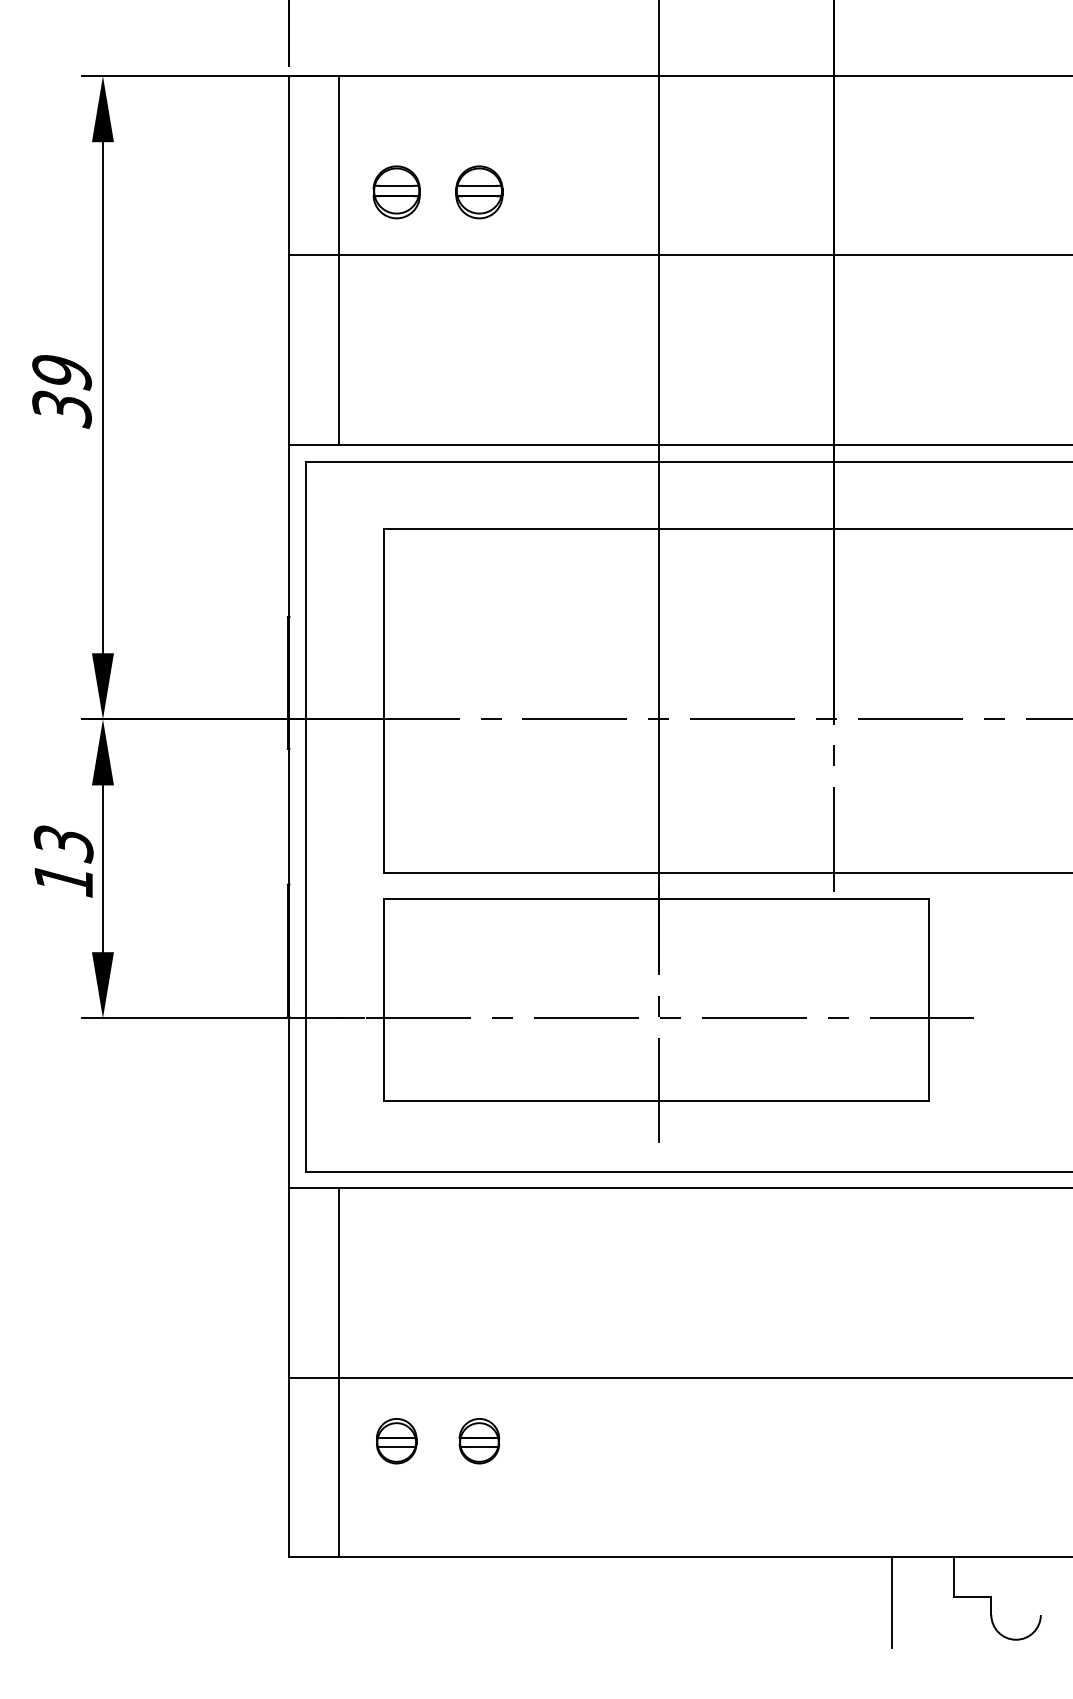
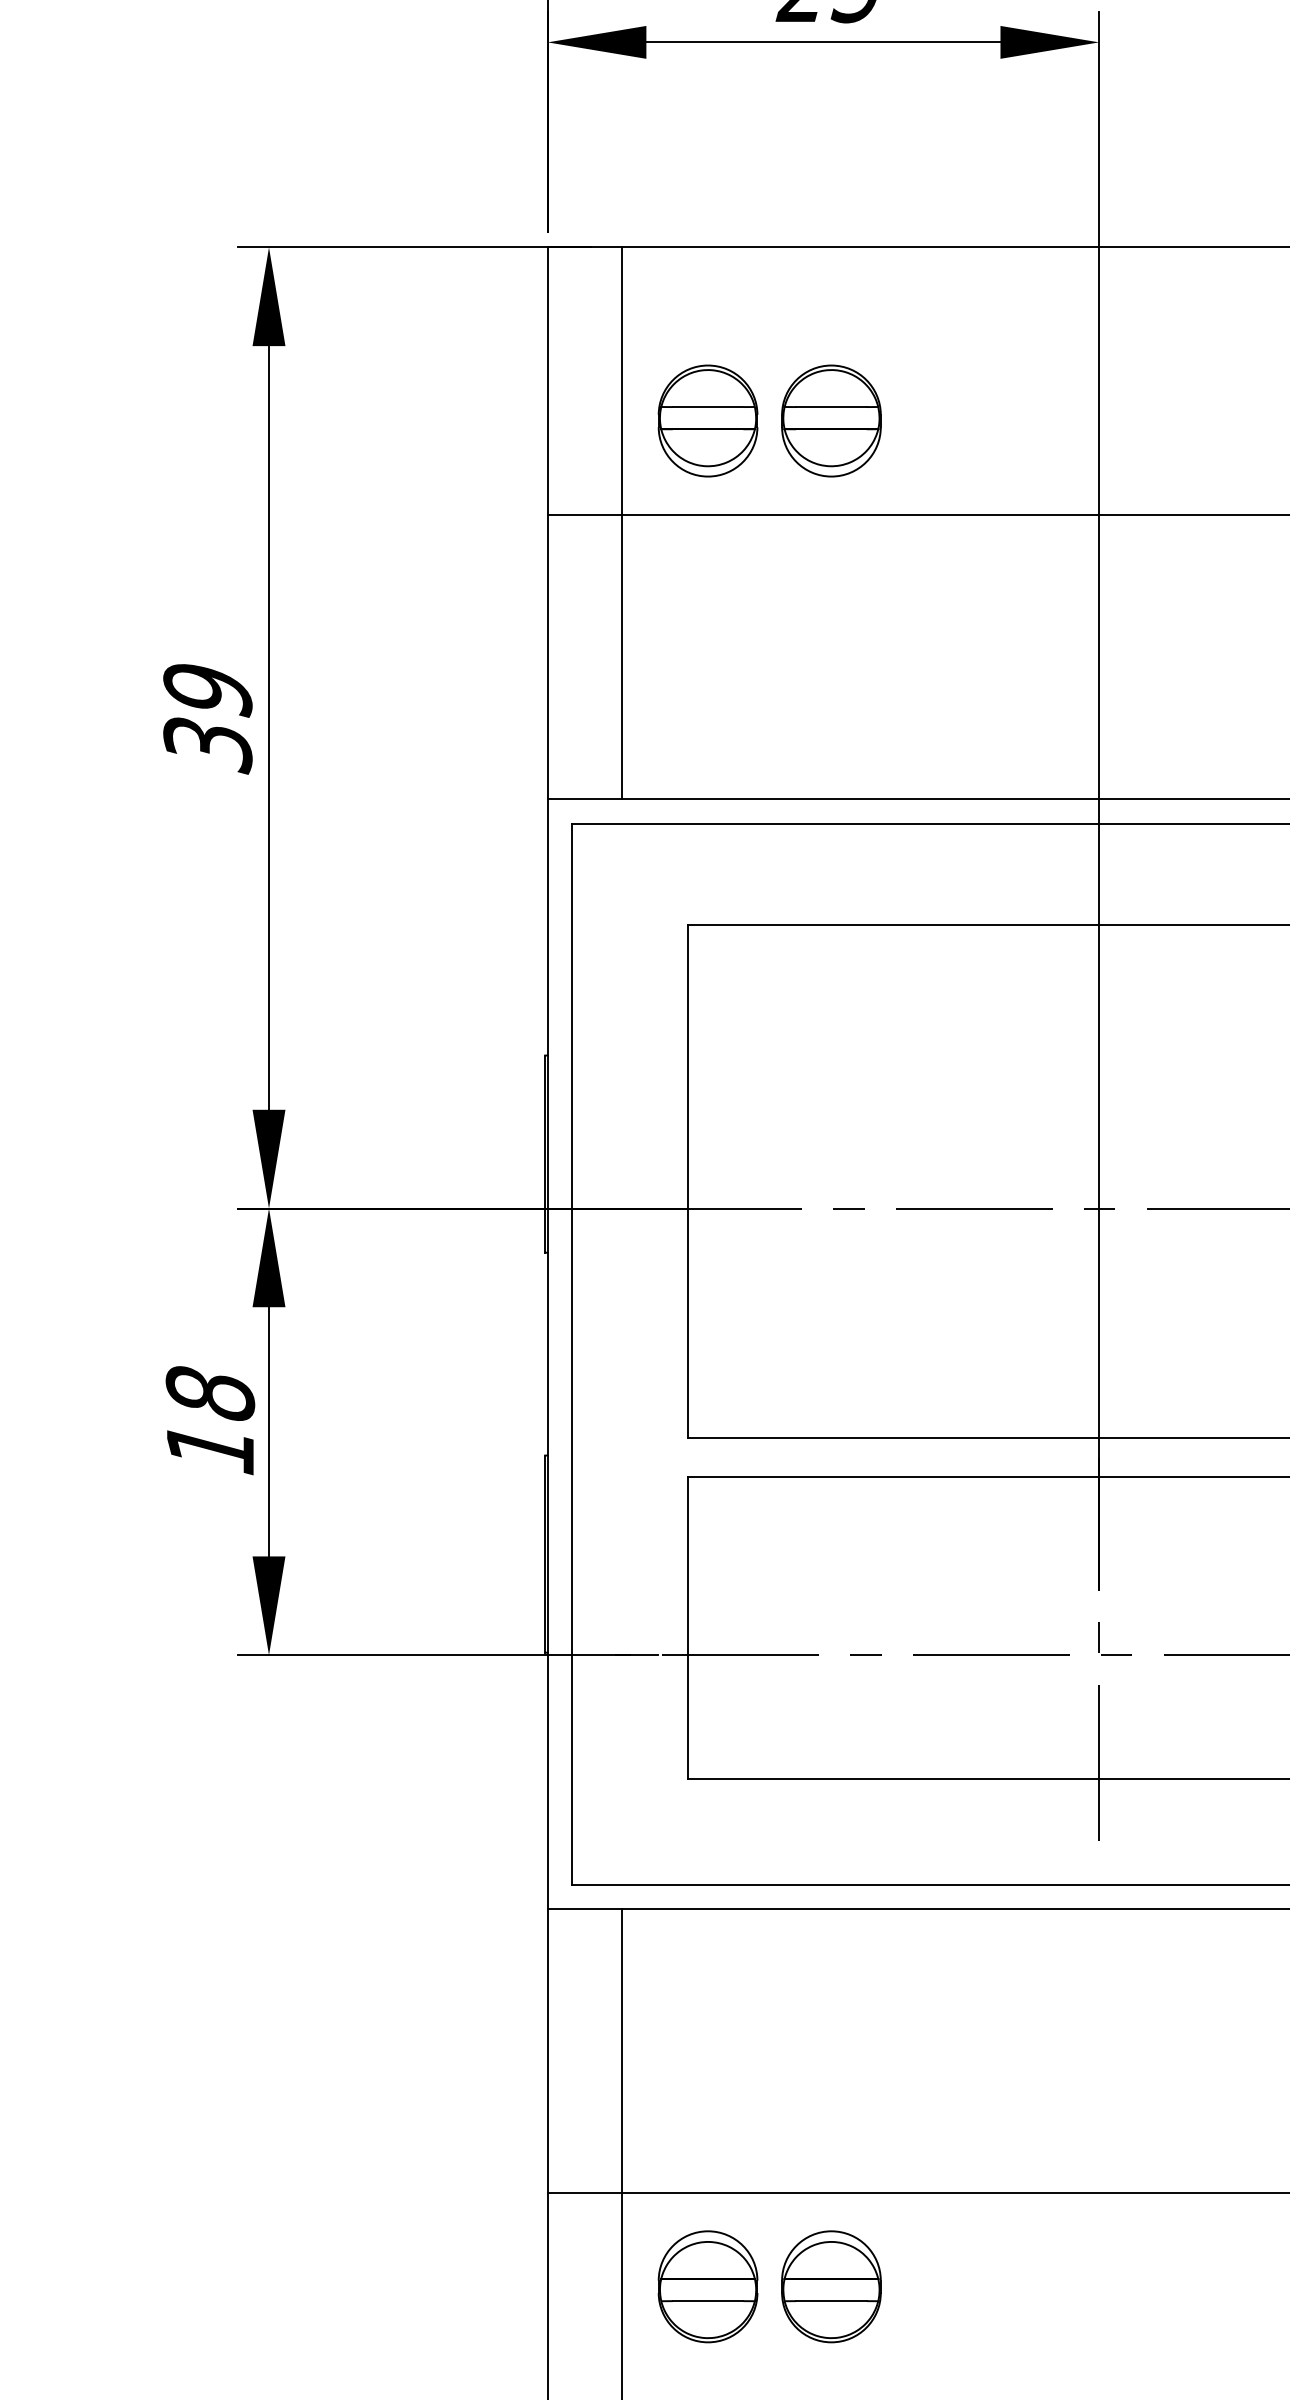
part: (396, 192) -> (707, 421), size x1.43
part: (479, 192) -> (831, 421), size x1.43
text: (63, 844) -> (210, 1395), 13 -> 18
part: (396, 1441) -> (707, 2287), size x1.67
part: (479, 1441) -> (831, 2287), size x1.67

